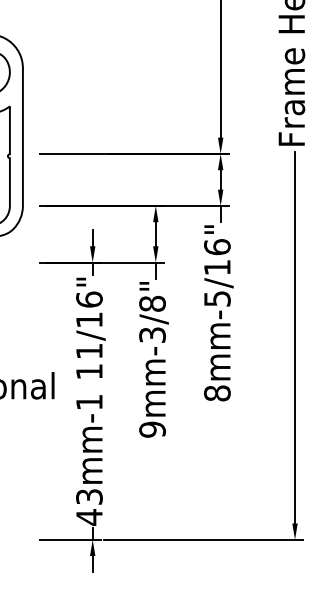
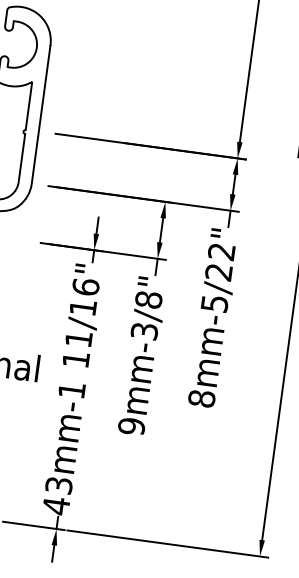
text: (217, 257) -> (220, 262), 8mm-5/16" -> 8mm-5/22"

